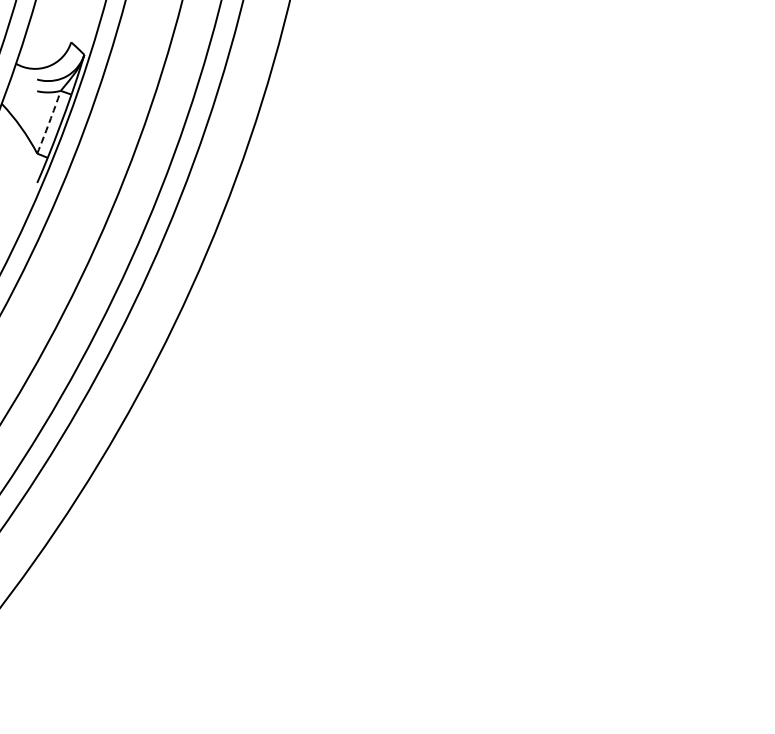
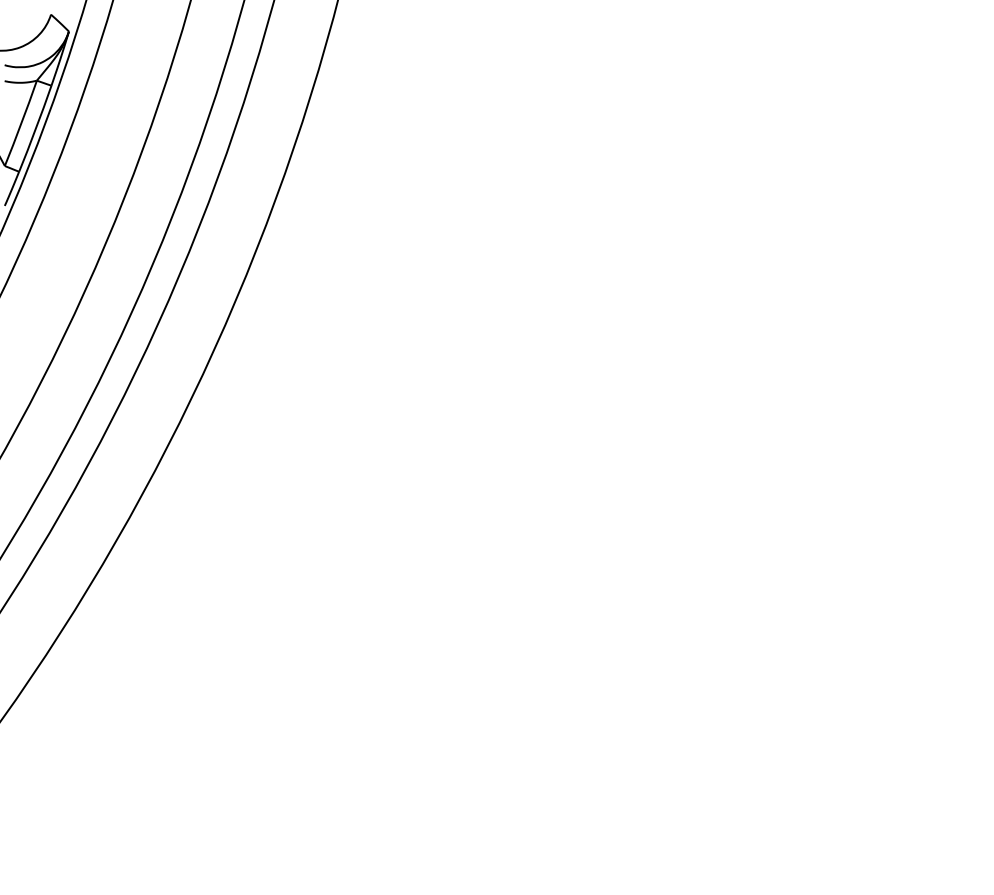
arc: (49, 122) -> (21, 123), dashed -> solid

